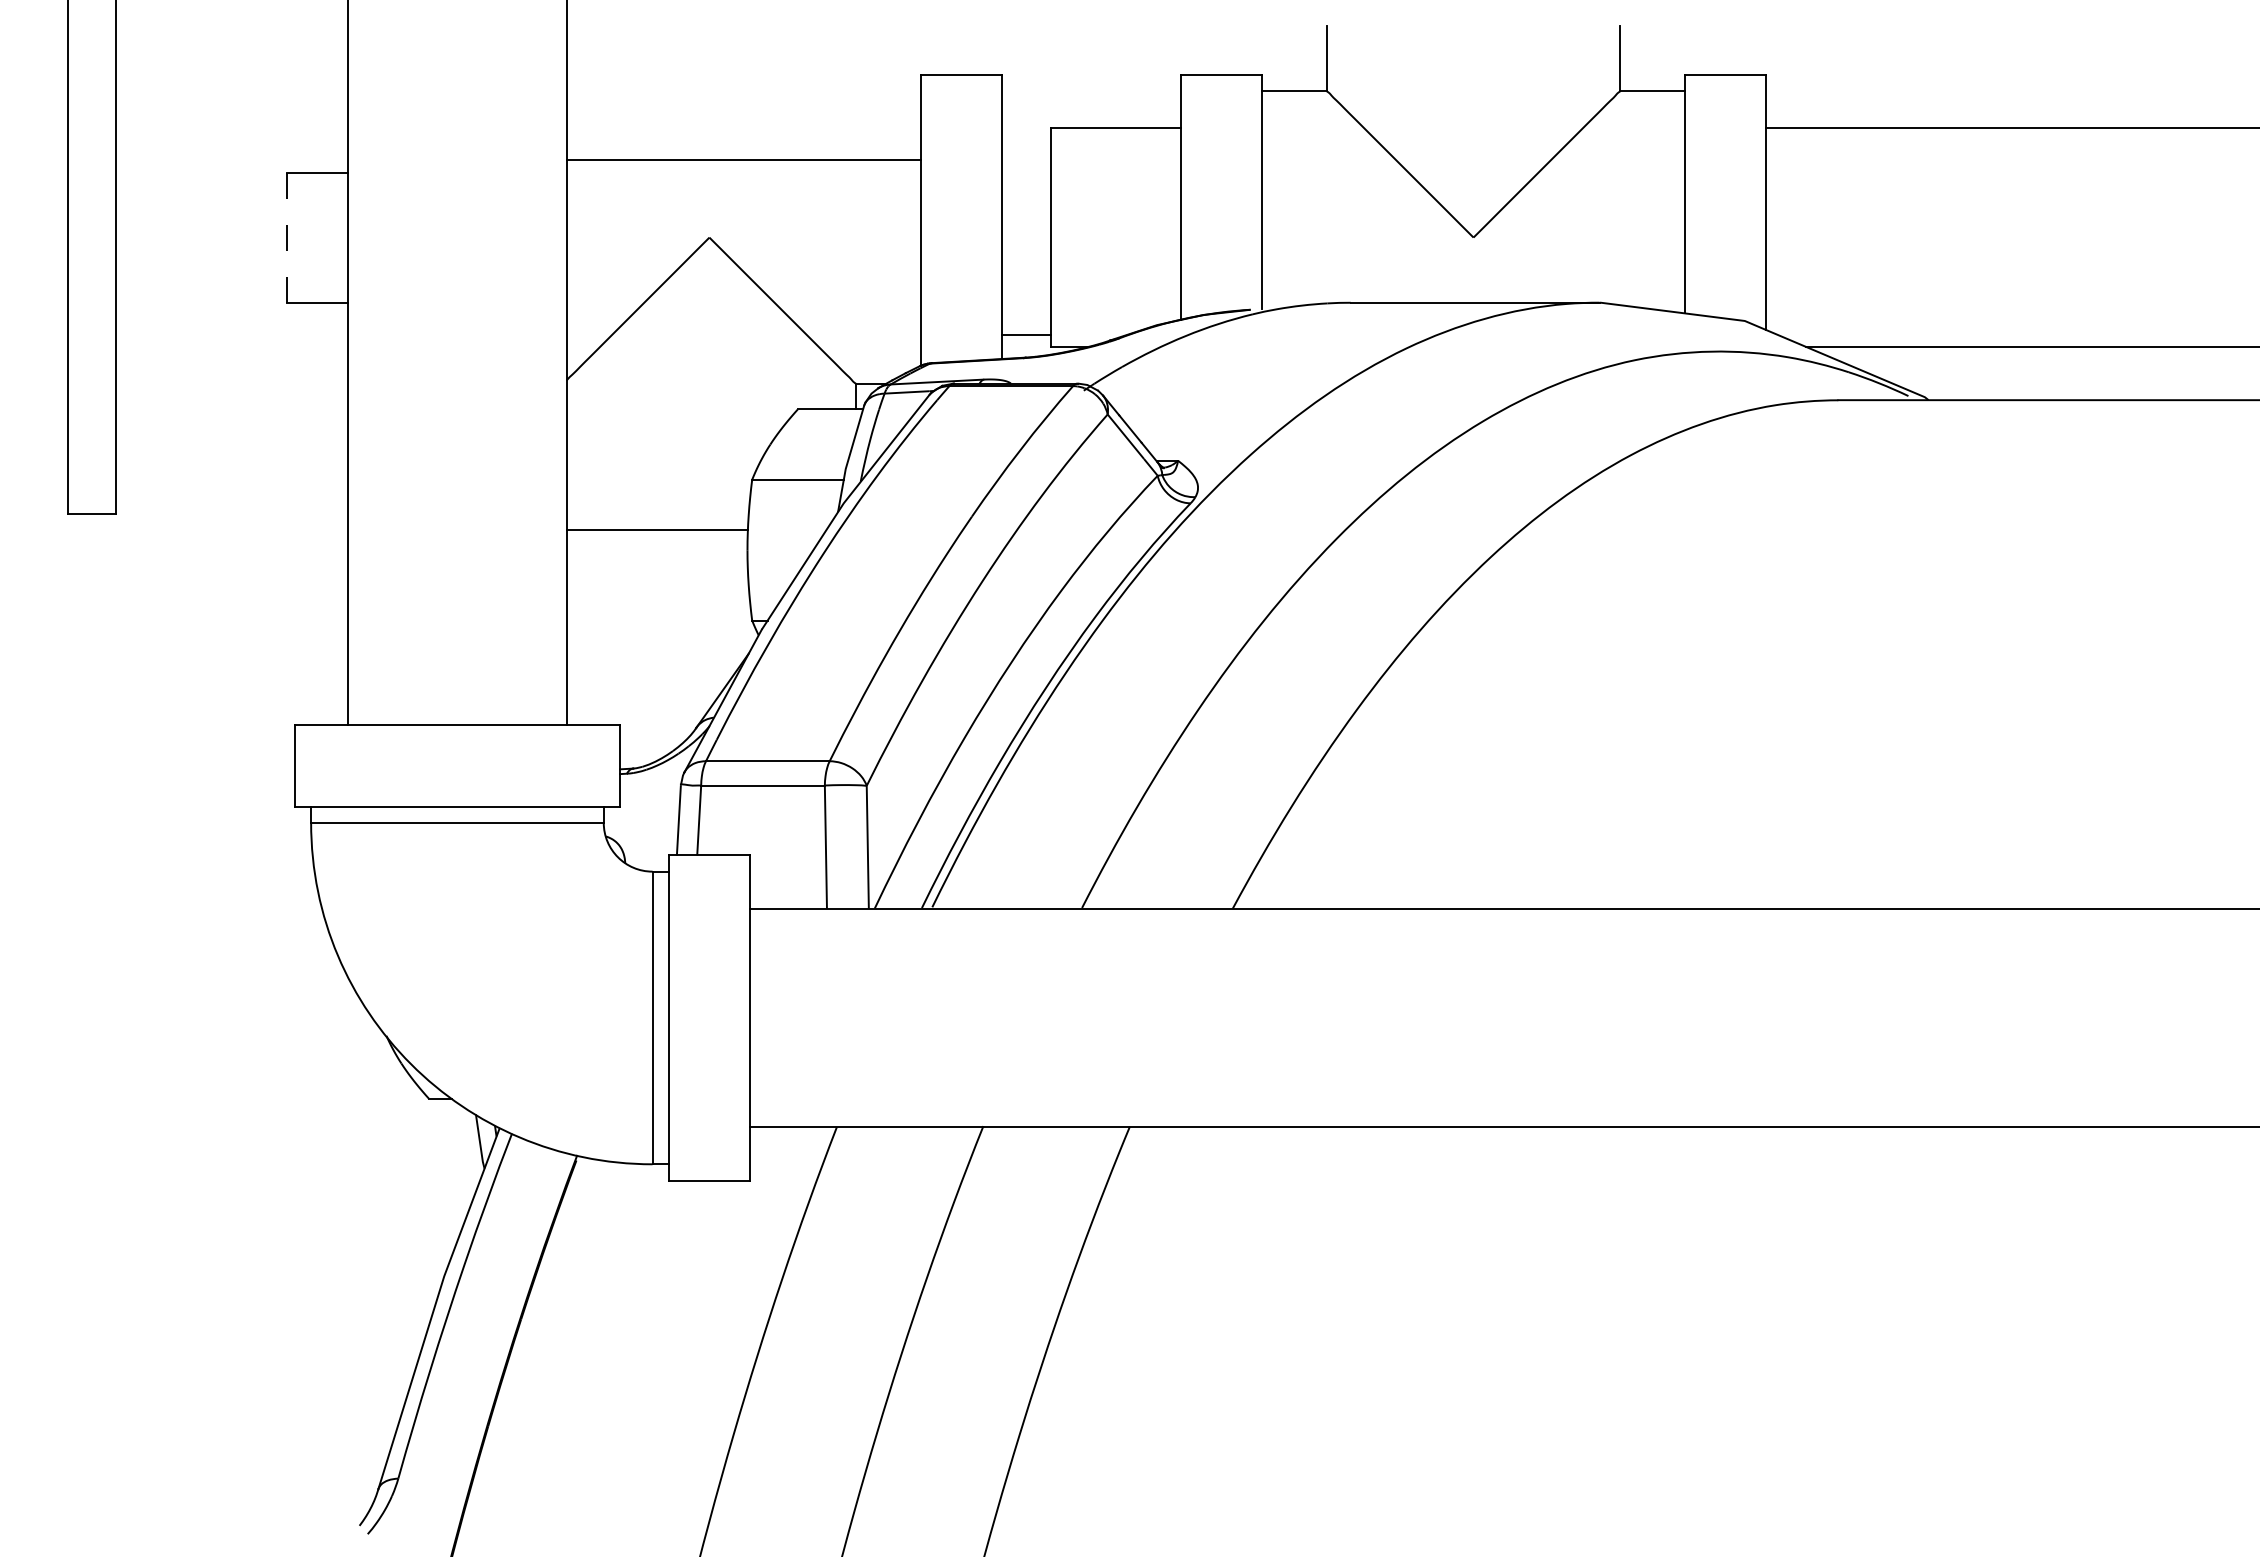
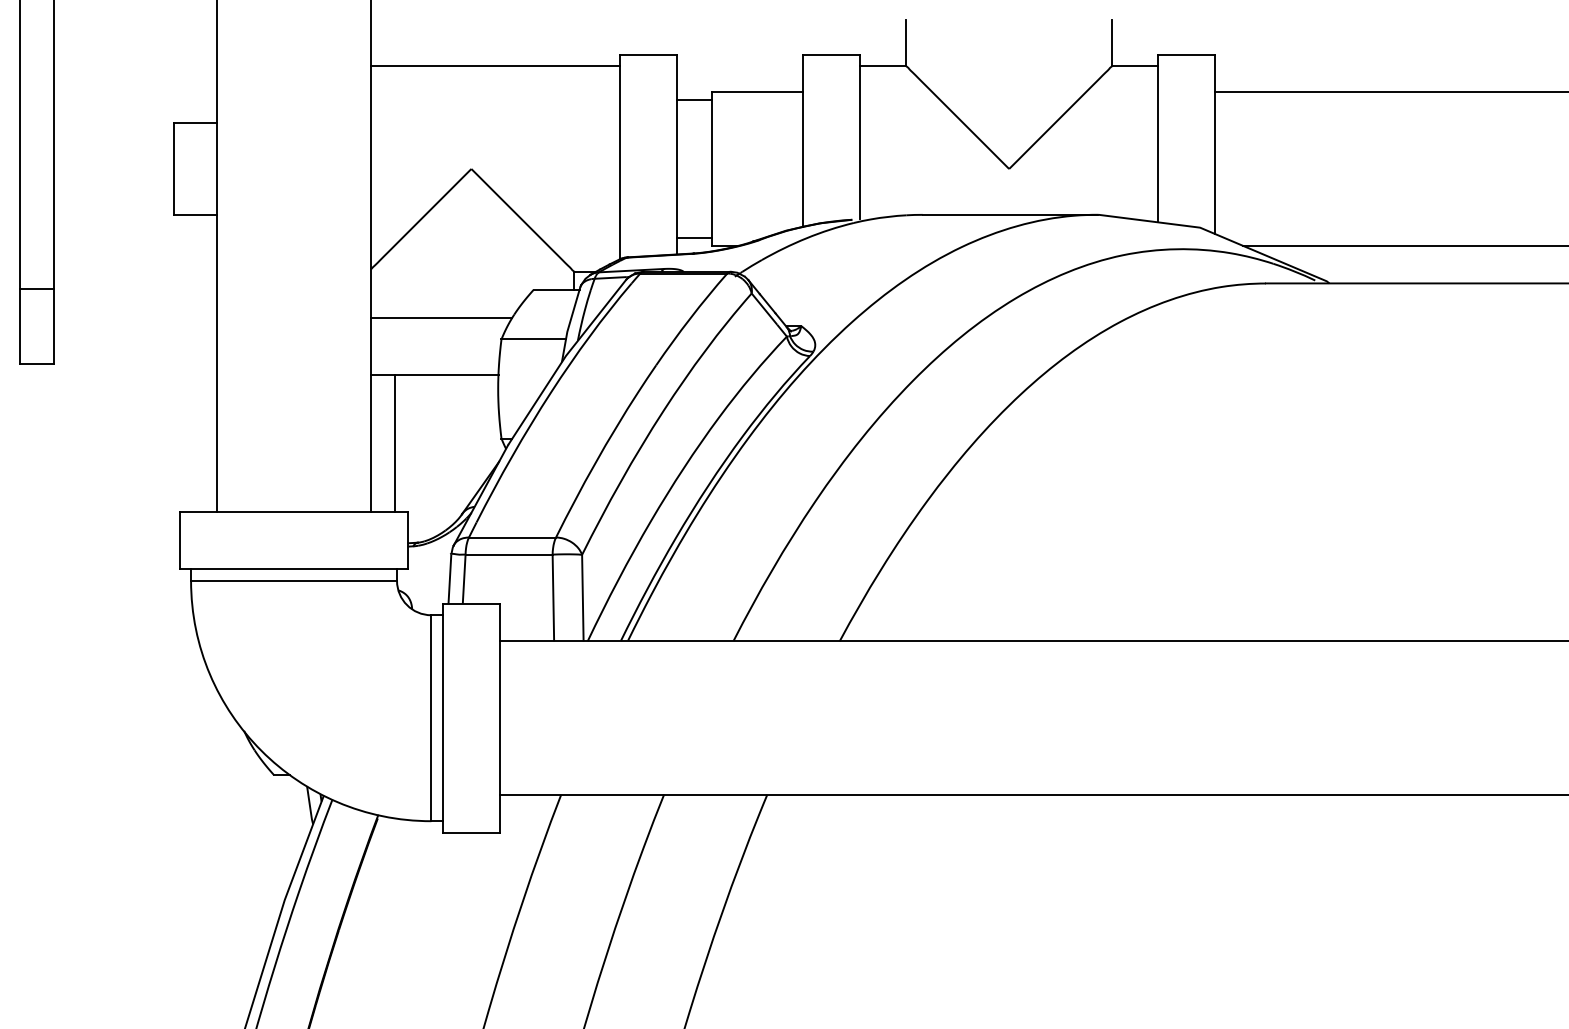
line: (1026, 140) -> (694, 100), added
line: (743, 160) -> (495, 66), moved
line: (286, 237) -> (173, 168), dashed -> solid
line: (91, 408) -> (36, 289), added
line: (666, 448) -> (441, 317), added
line: (600, 627) -> (394, 443), added

